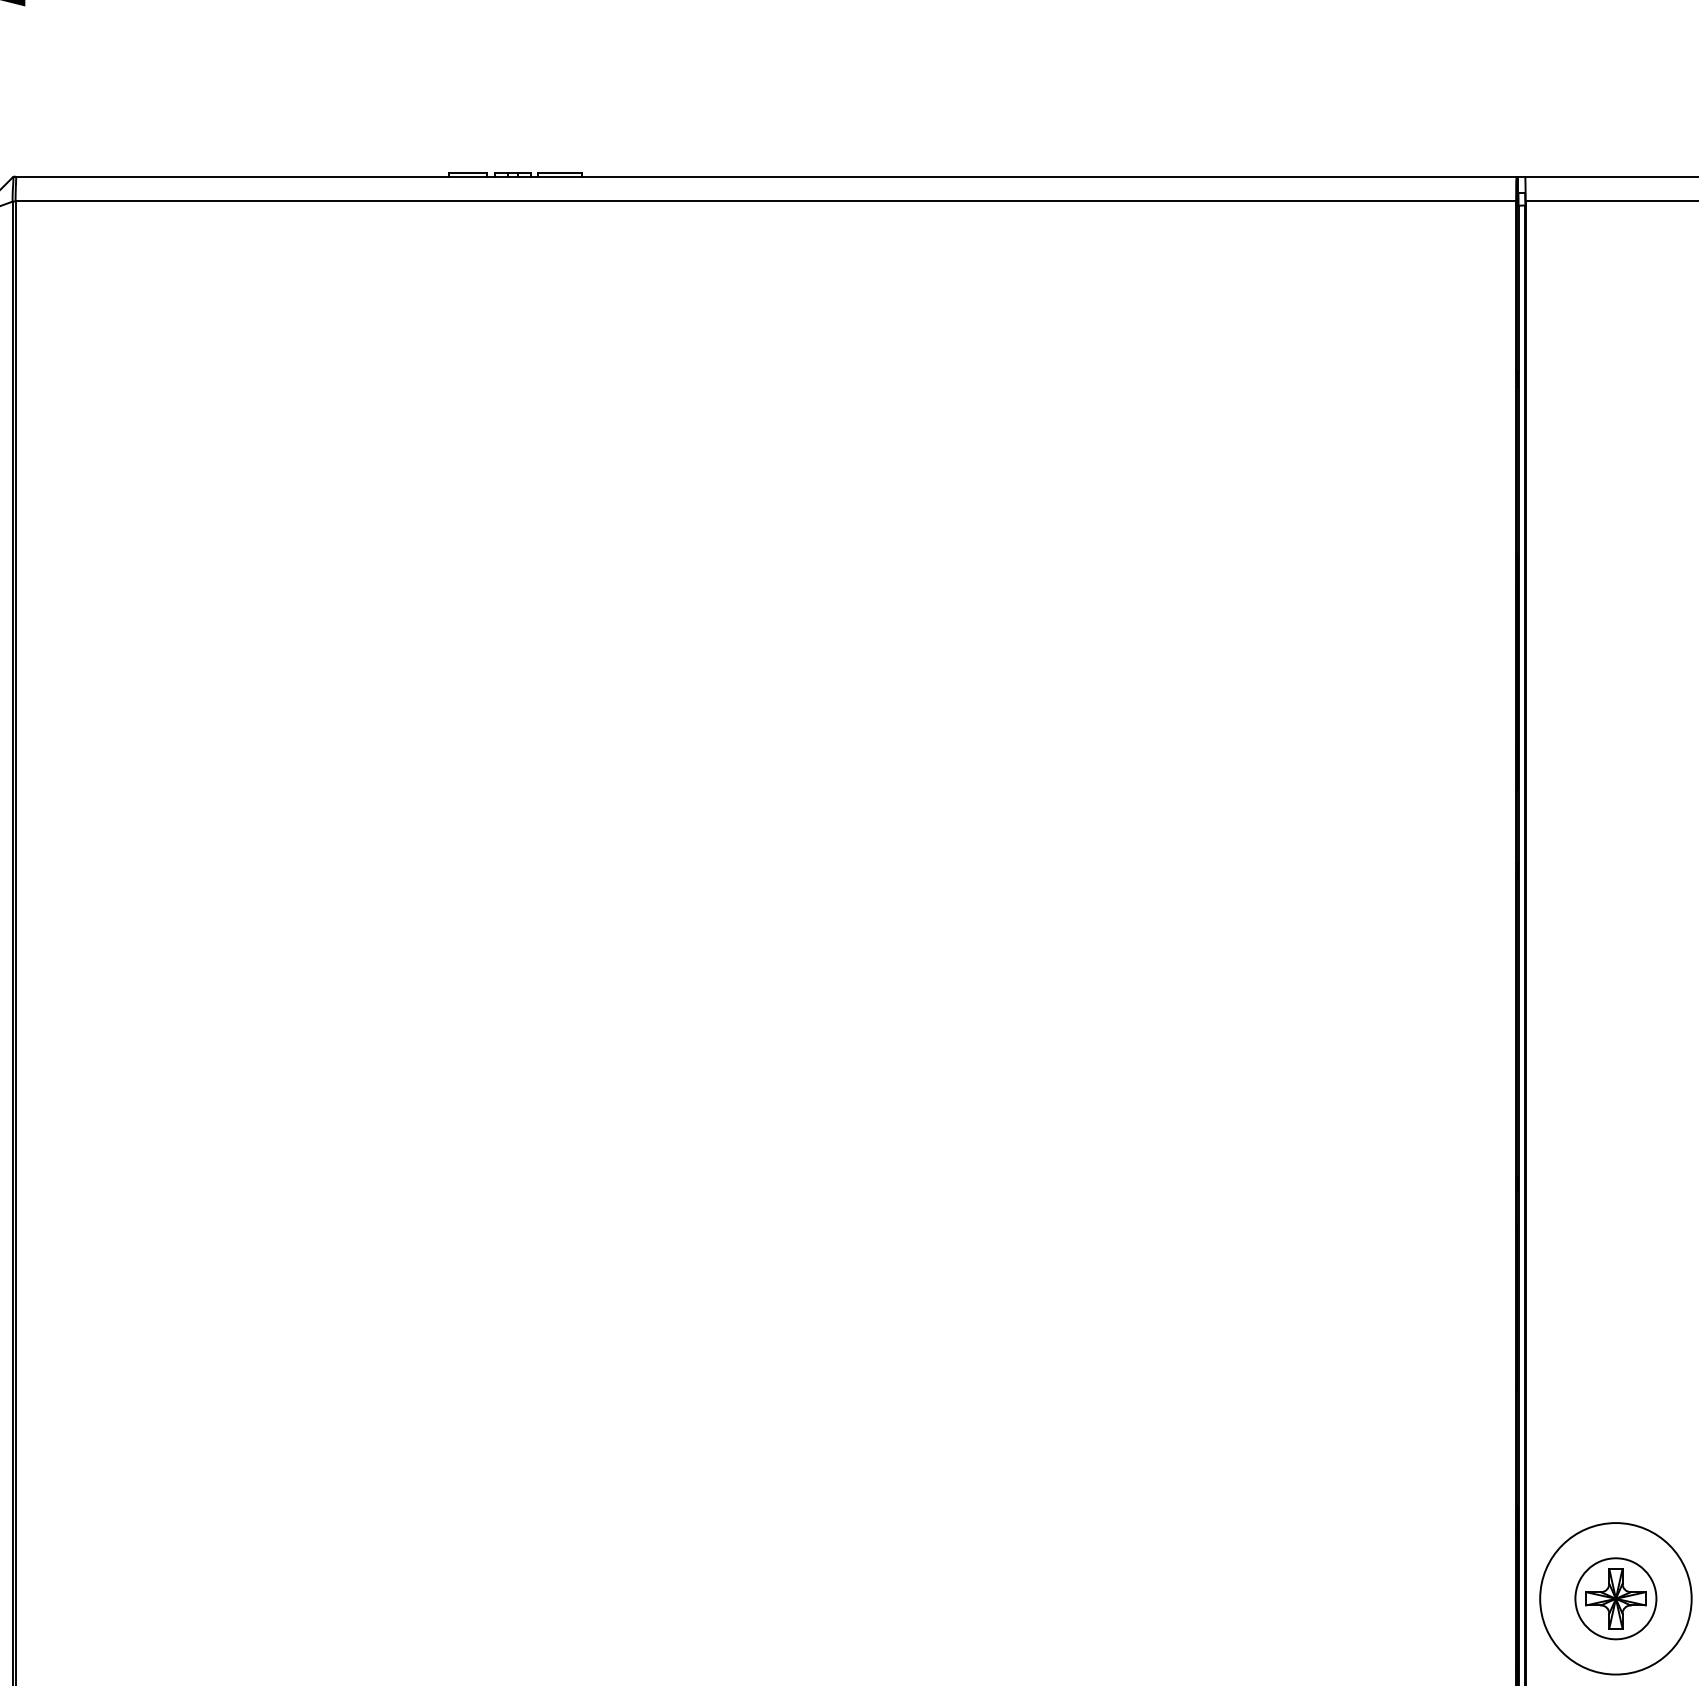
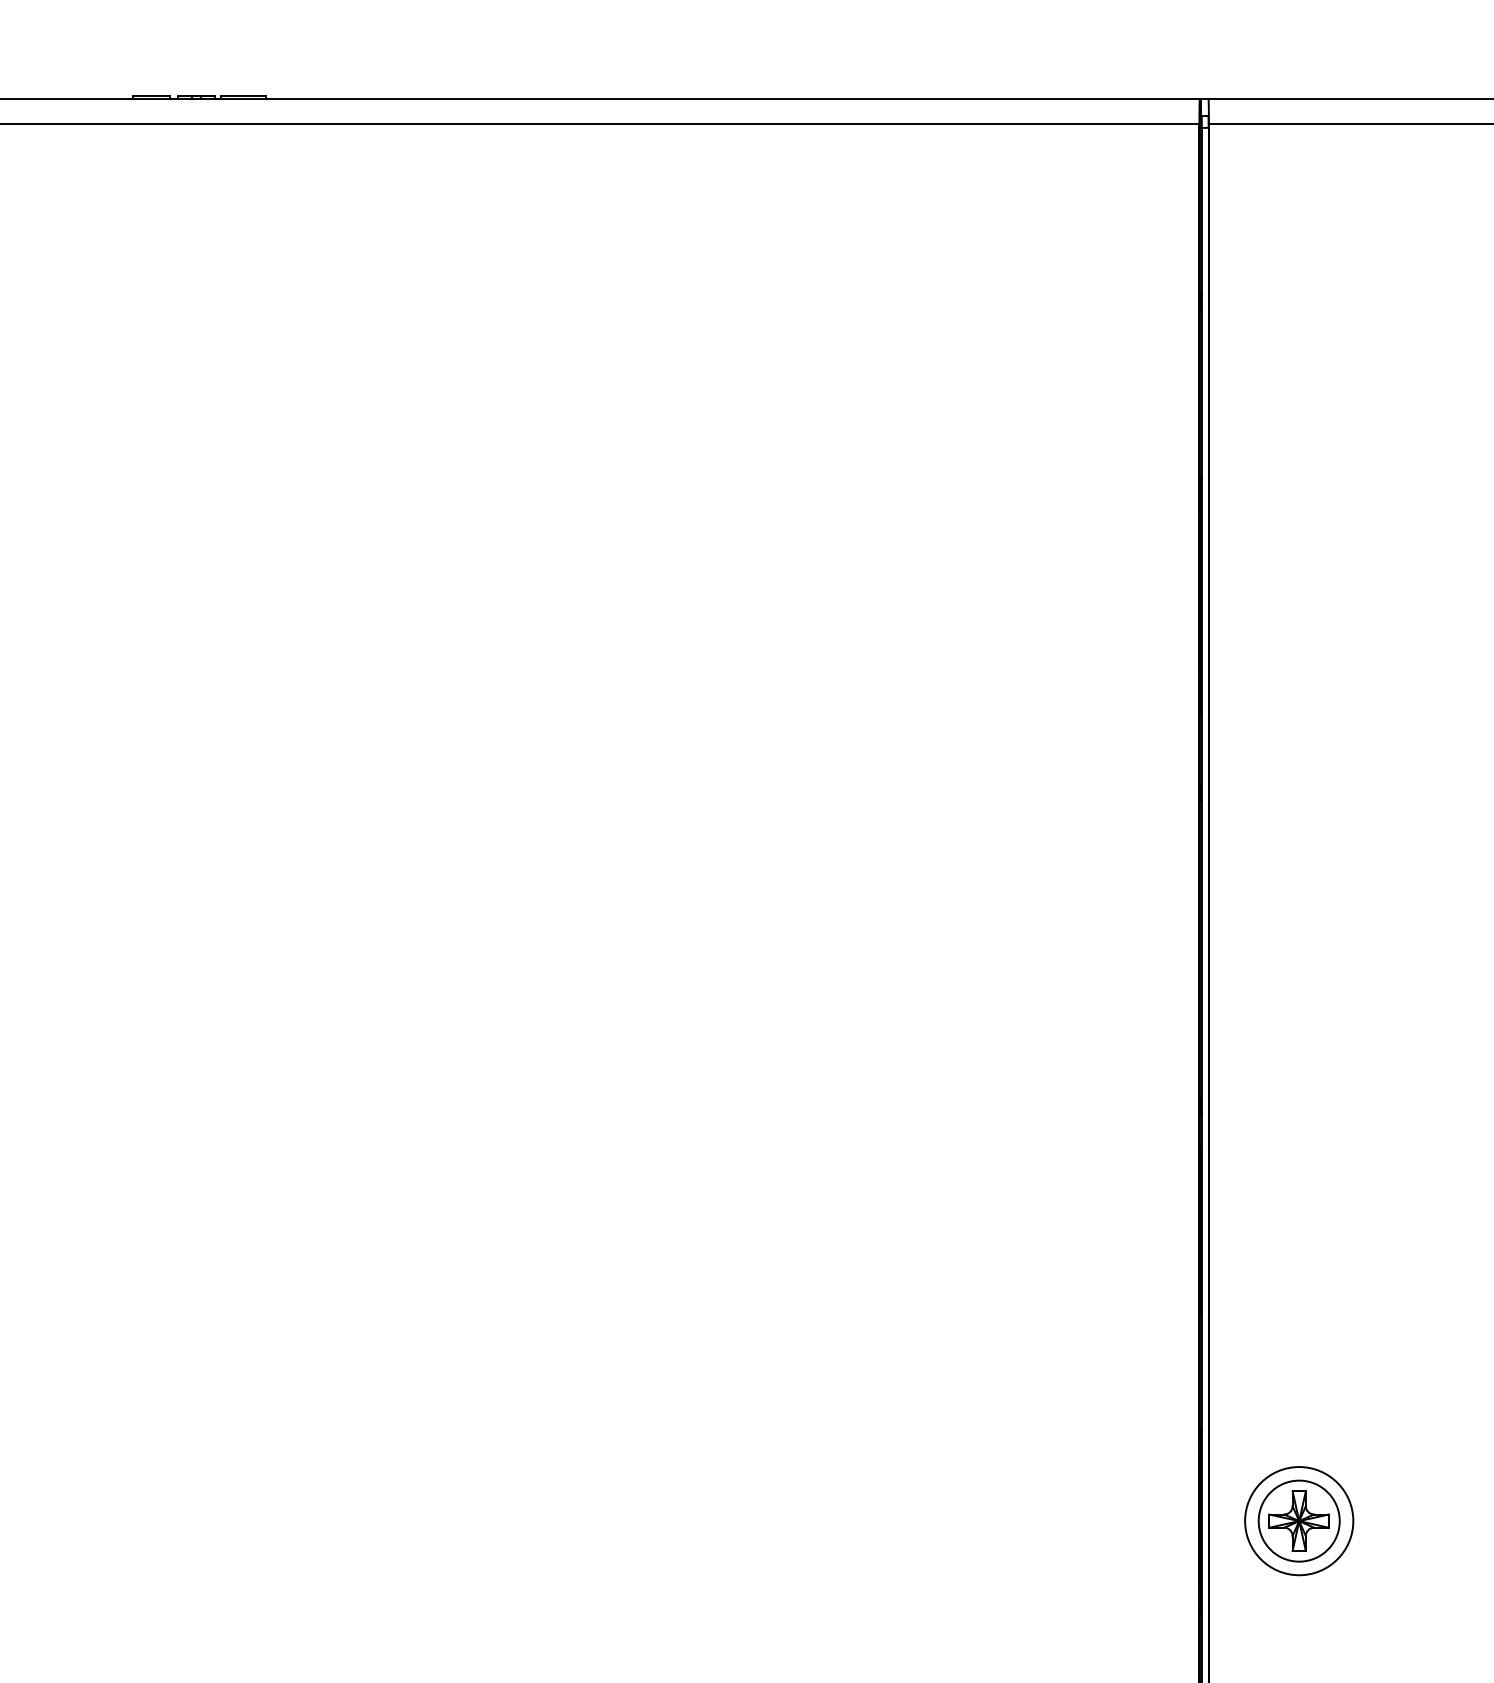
circle: (1615, 1598) -> (1298, 1520), size x0.71

